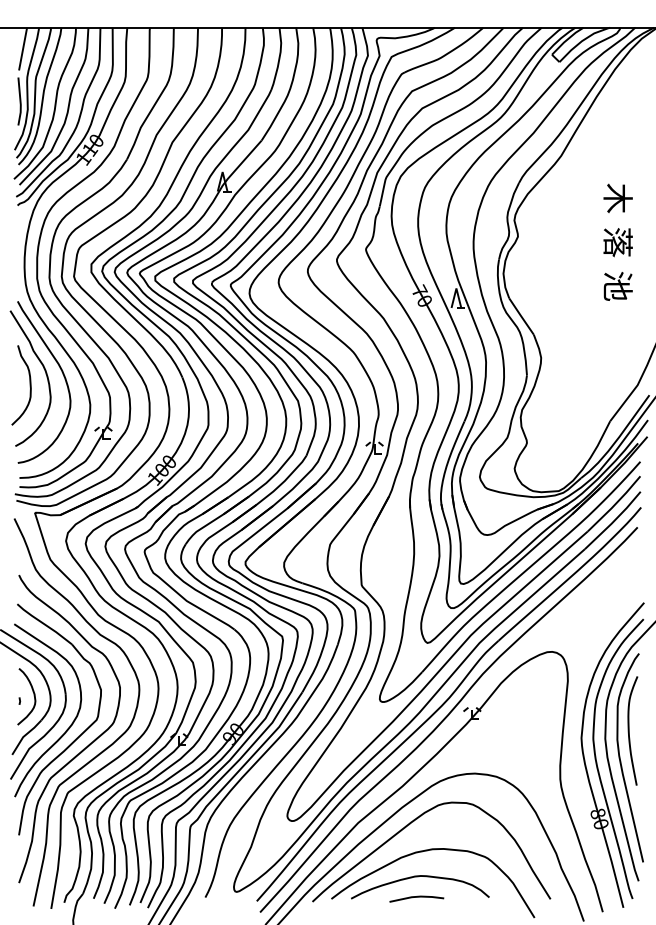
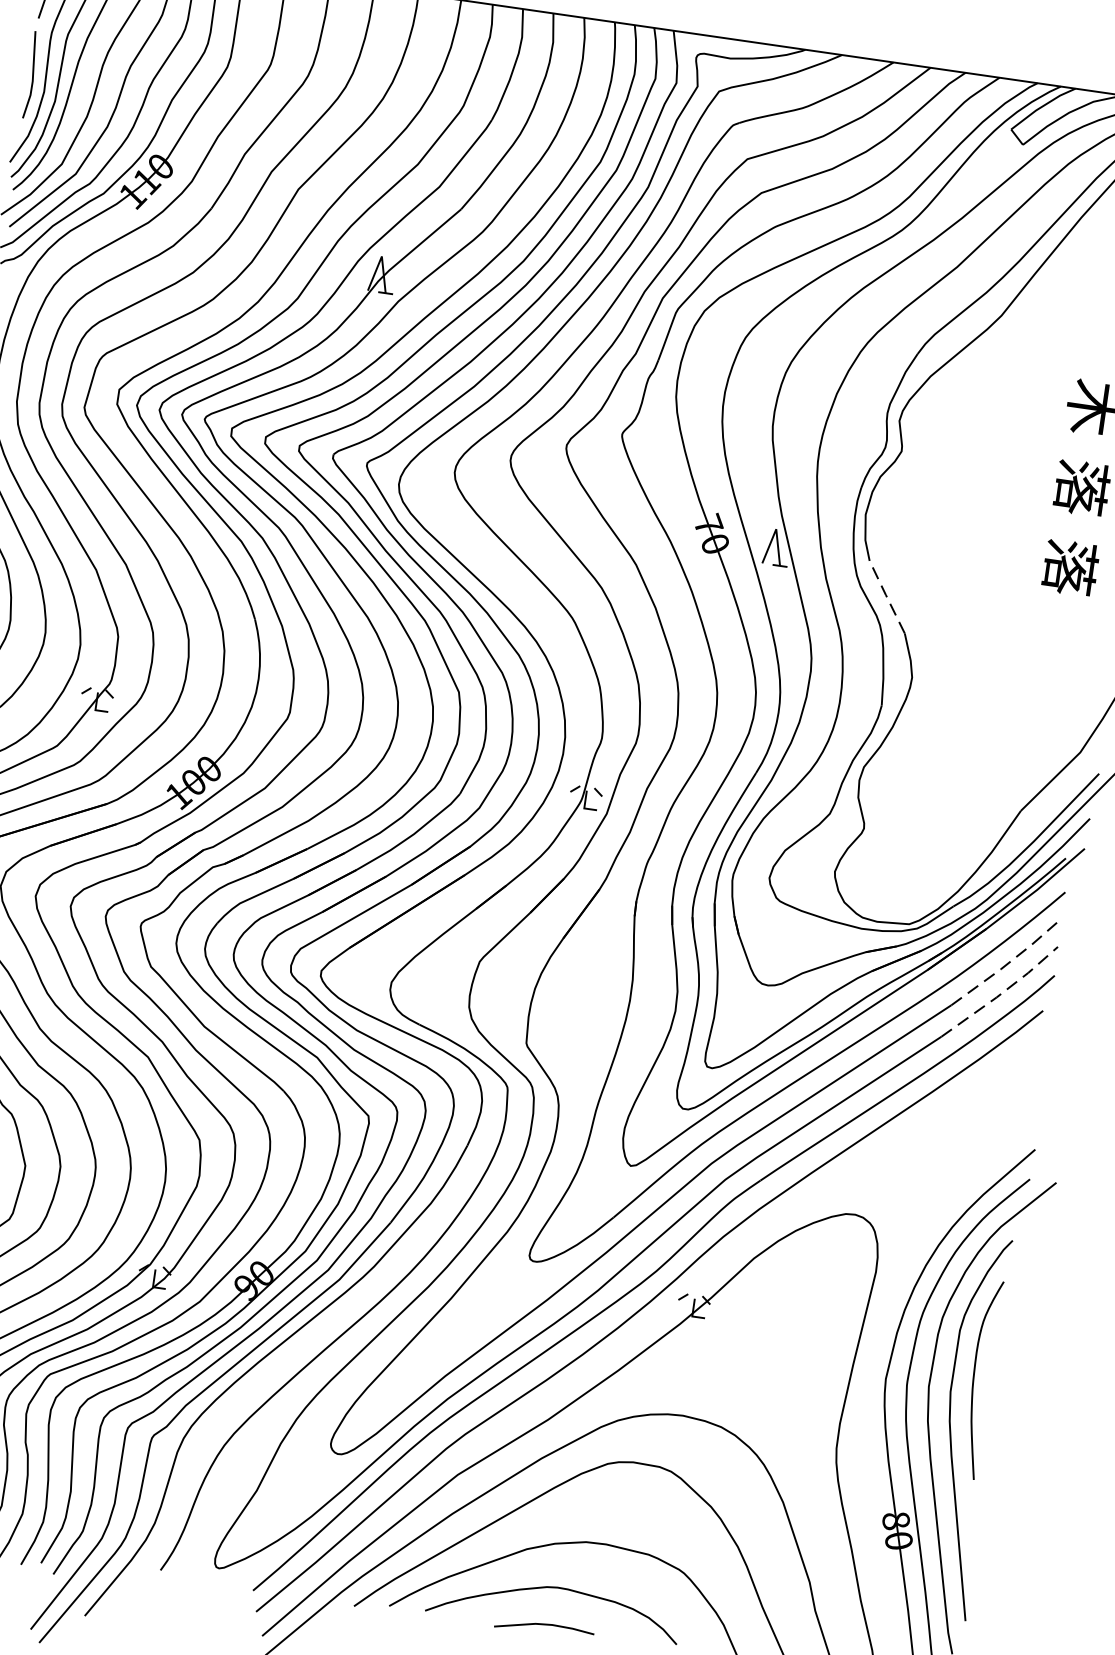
text: (617, 286) -> (1069, 567), 池 -> 落
line: (521, 316) -> (887, 597), solid -> dashed
line: (615, 504) -> (1008, 963), solid -> dashed
line: (614, 520) -> (1002, 992), solid -> dashed

